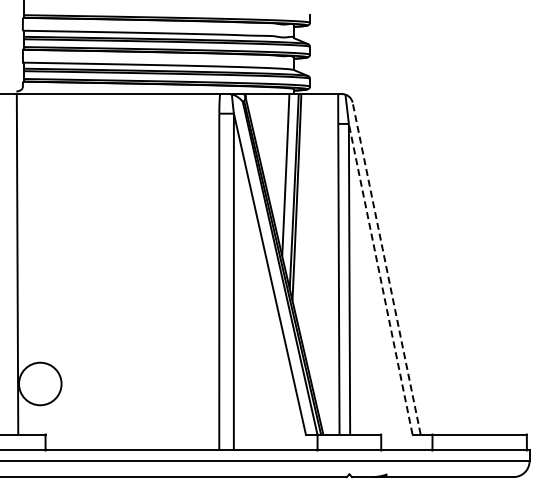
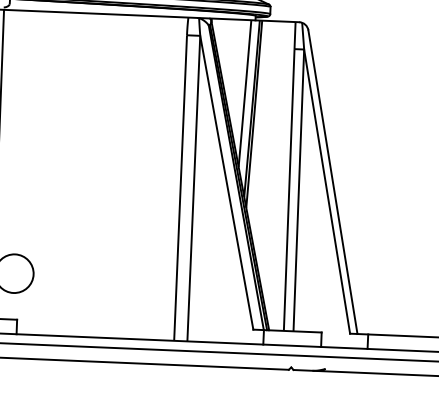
line: (386, 268) -> (332, 182), dashed -> solid
line: (380, 279) -> (326, 191), dashed -> solid

